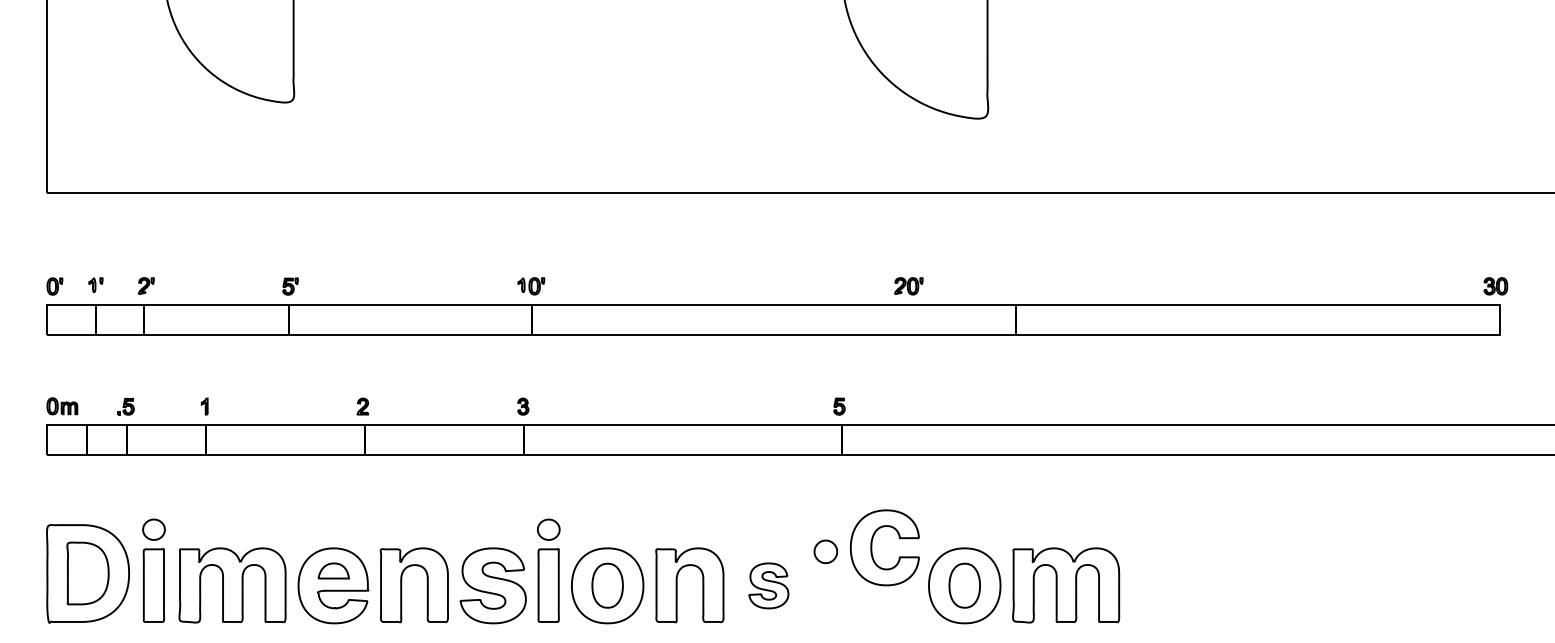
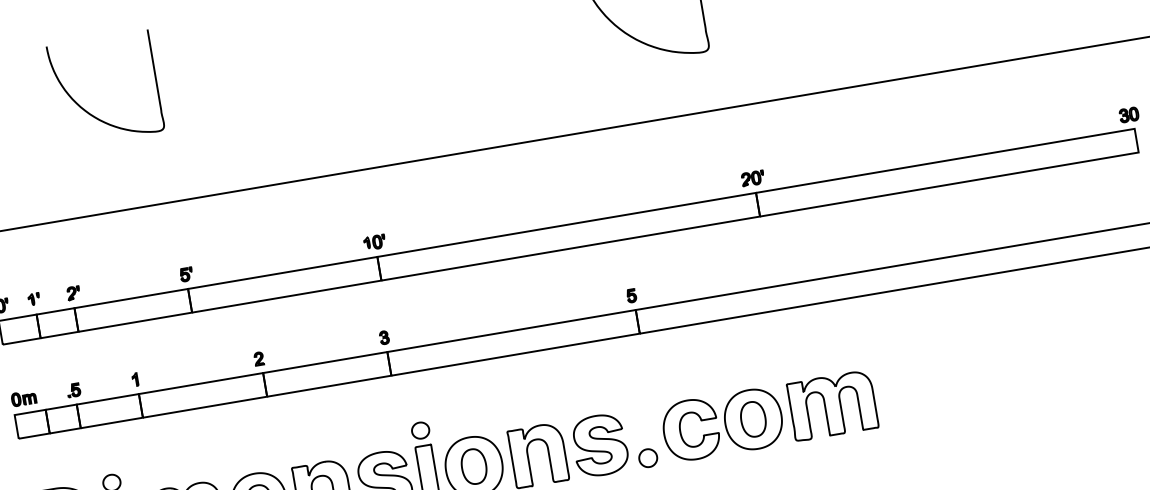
part: (908, 286) -> (752, 178), moved
part: (872, 547) -> (681, 431), moved
part: (825, 551) -> (647, 457), moved
part: (768, 585) -> (599, 445), size x1.67

